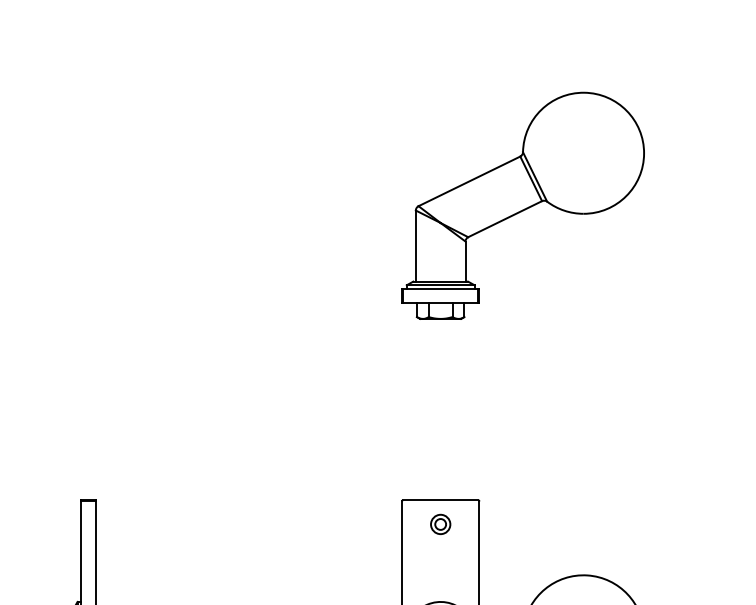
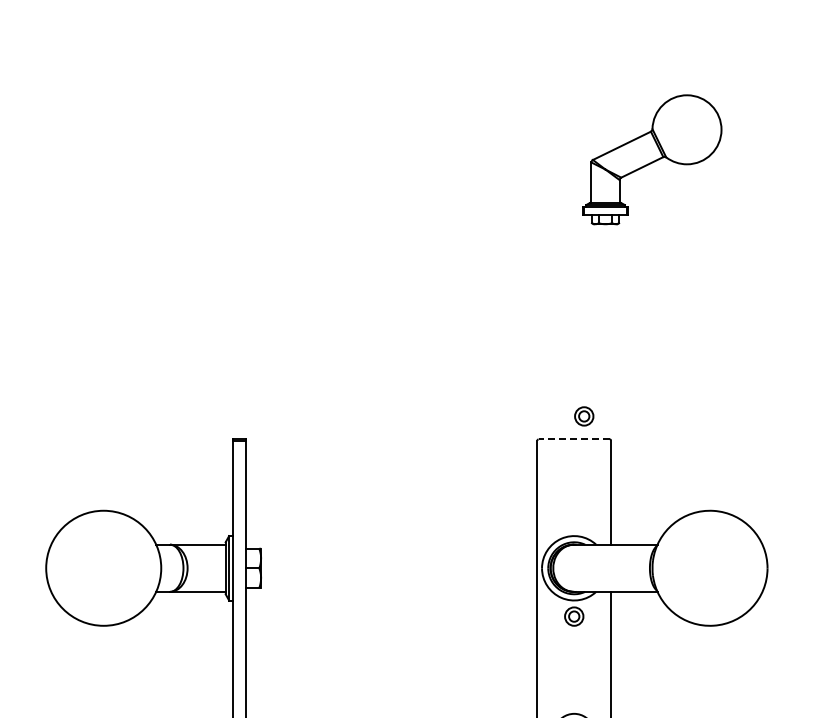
part: (523, 205) -> (652, 159), size x0.6
line: (440, 500) -> (574, 439), solid -> dashed
part: (440, 524) -> (584, 416), moved

